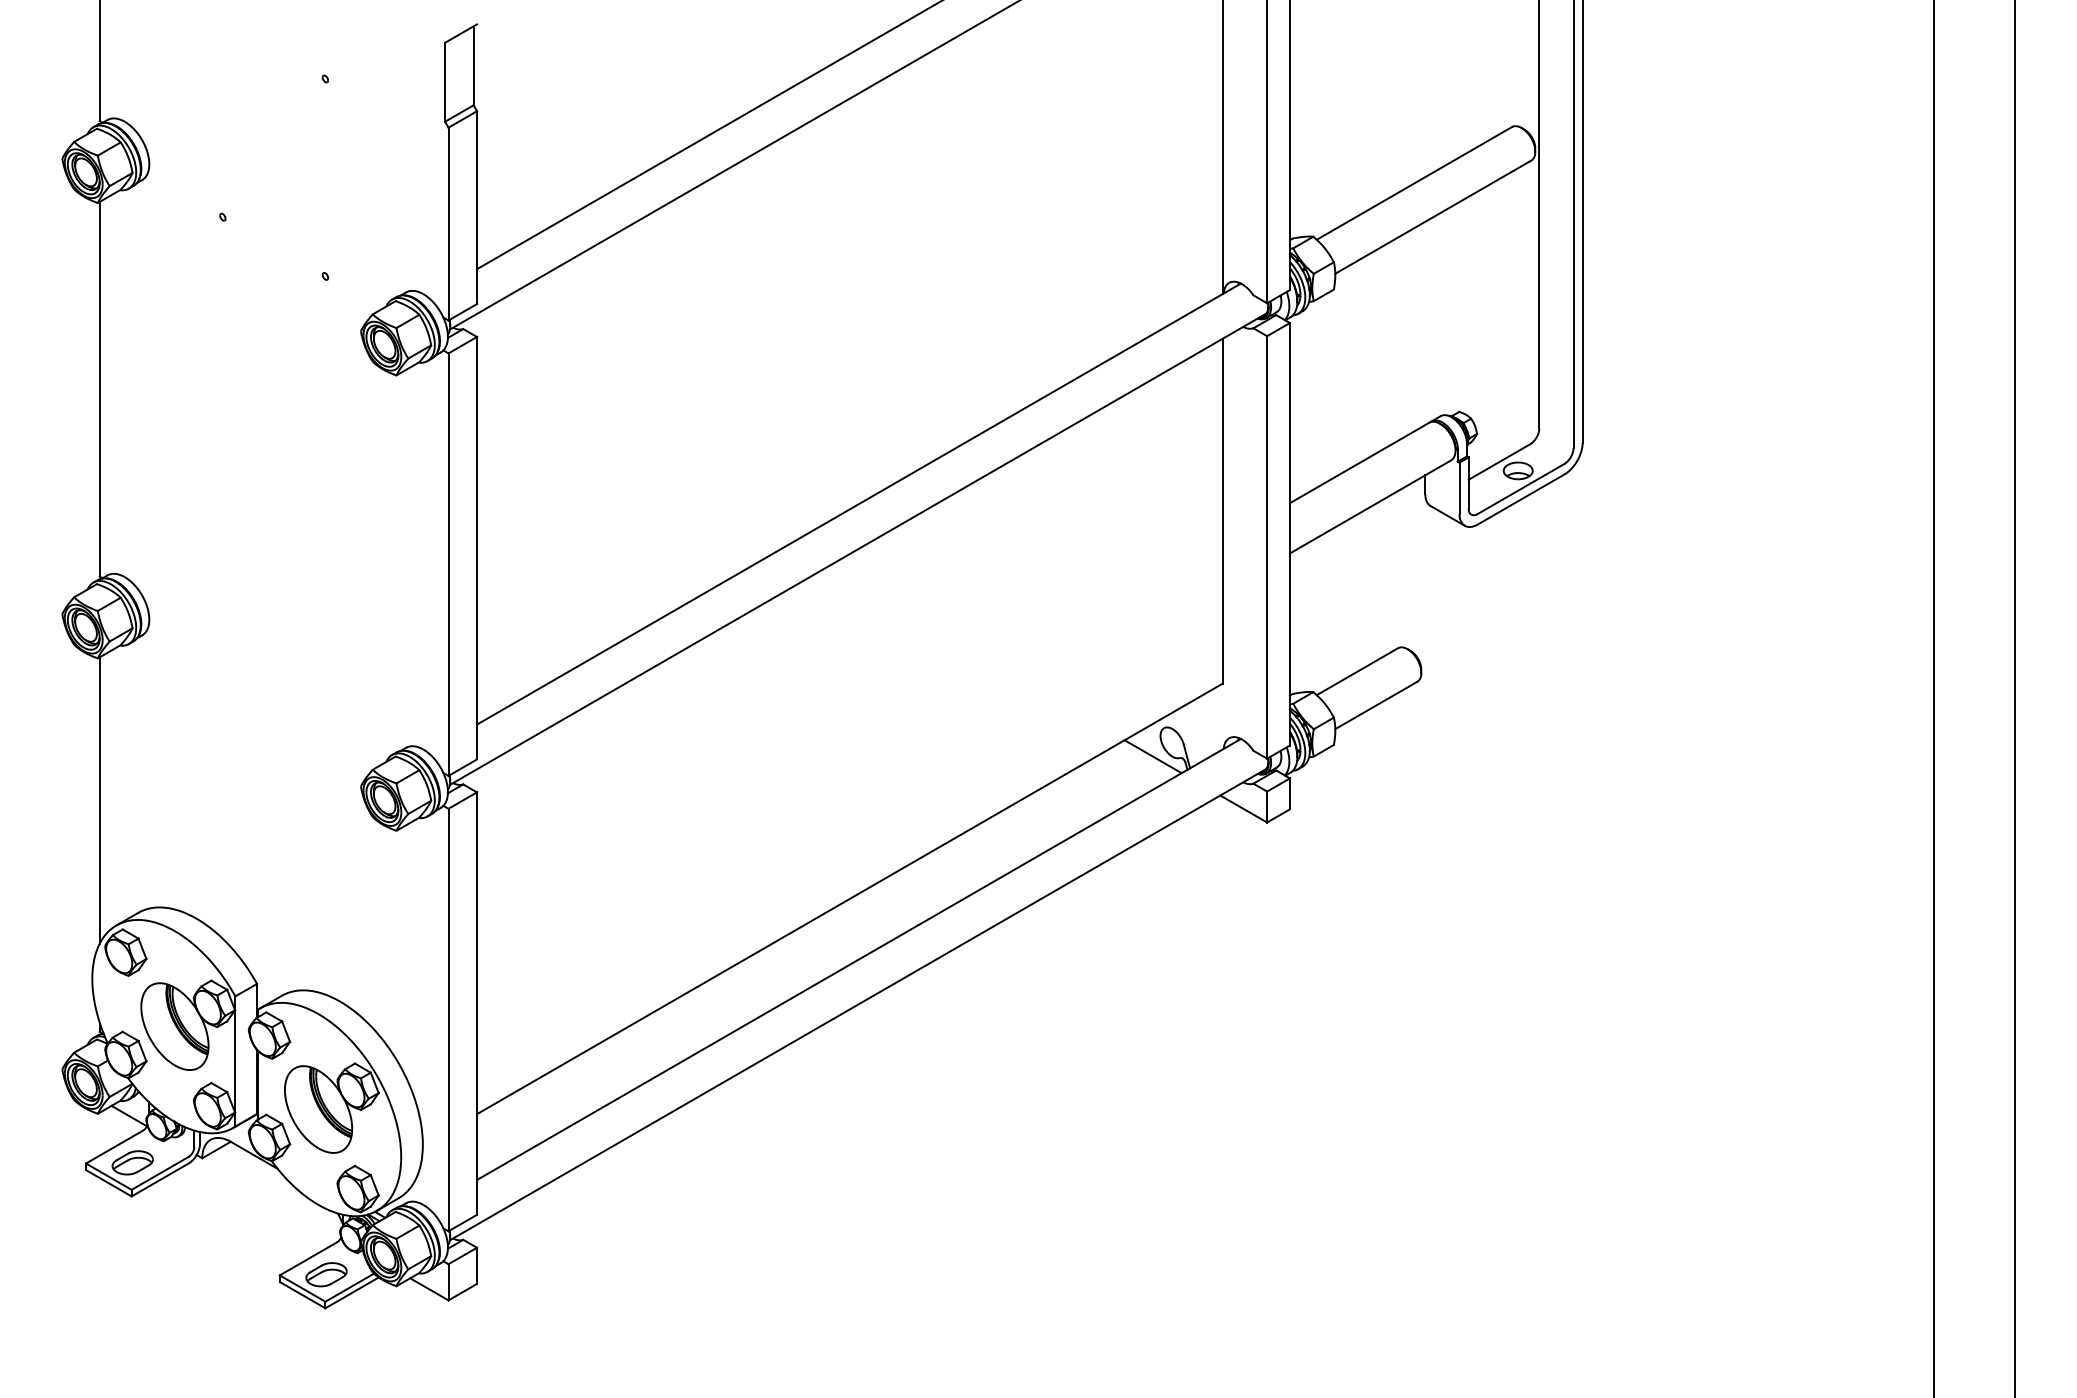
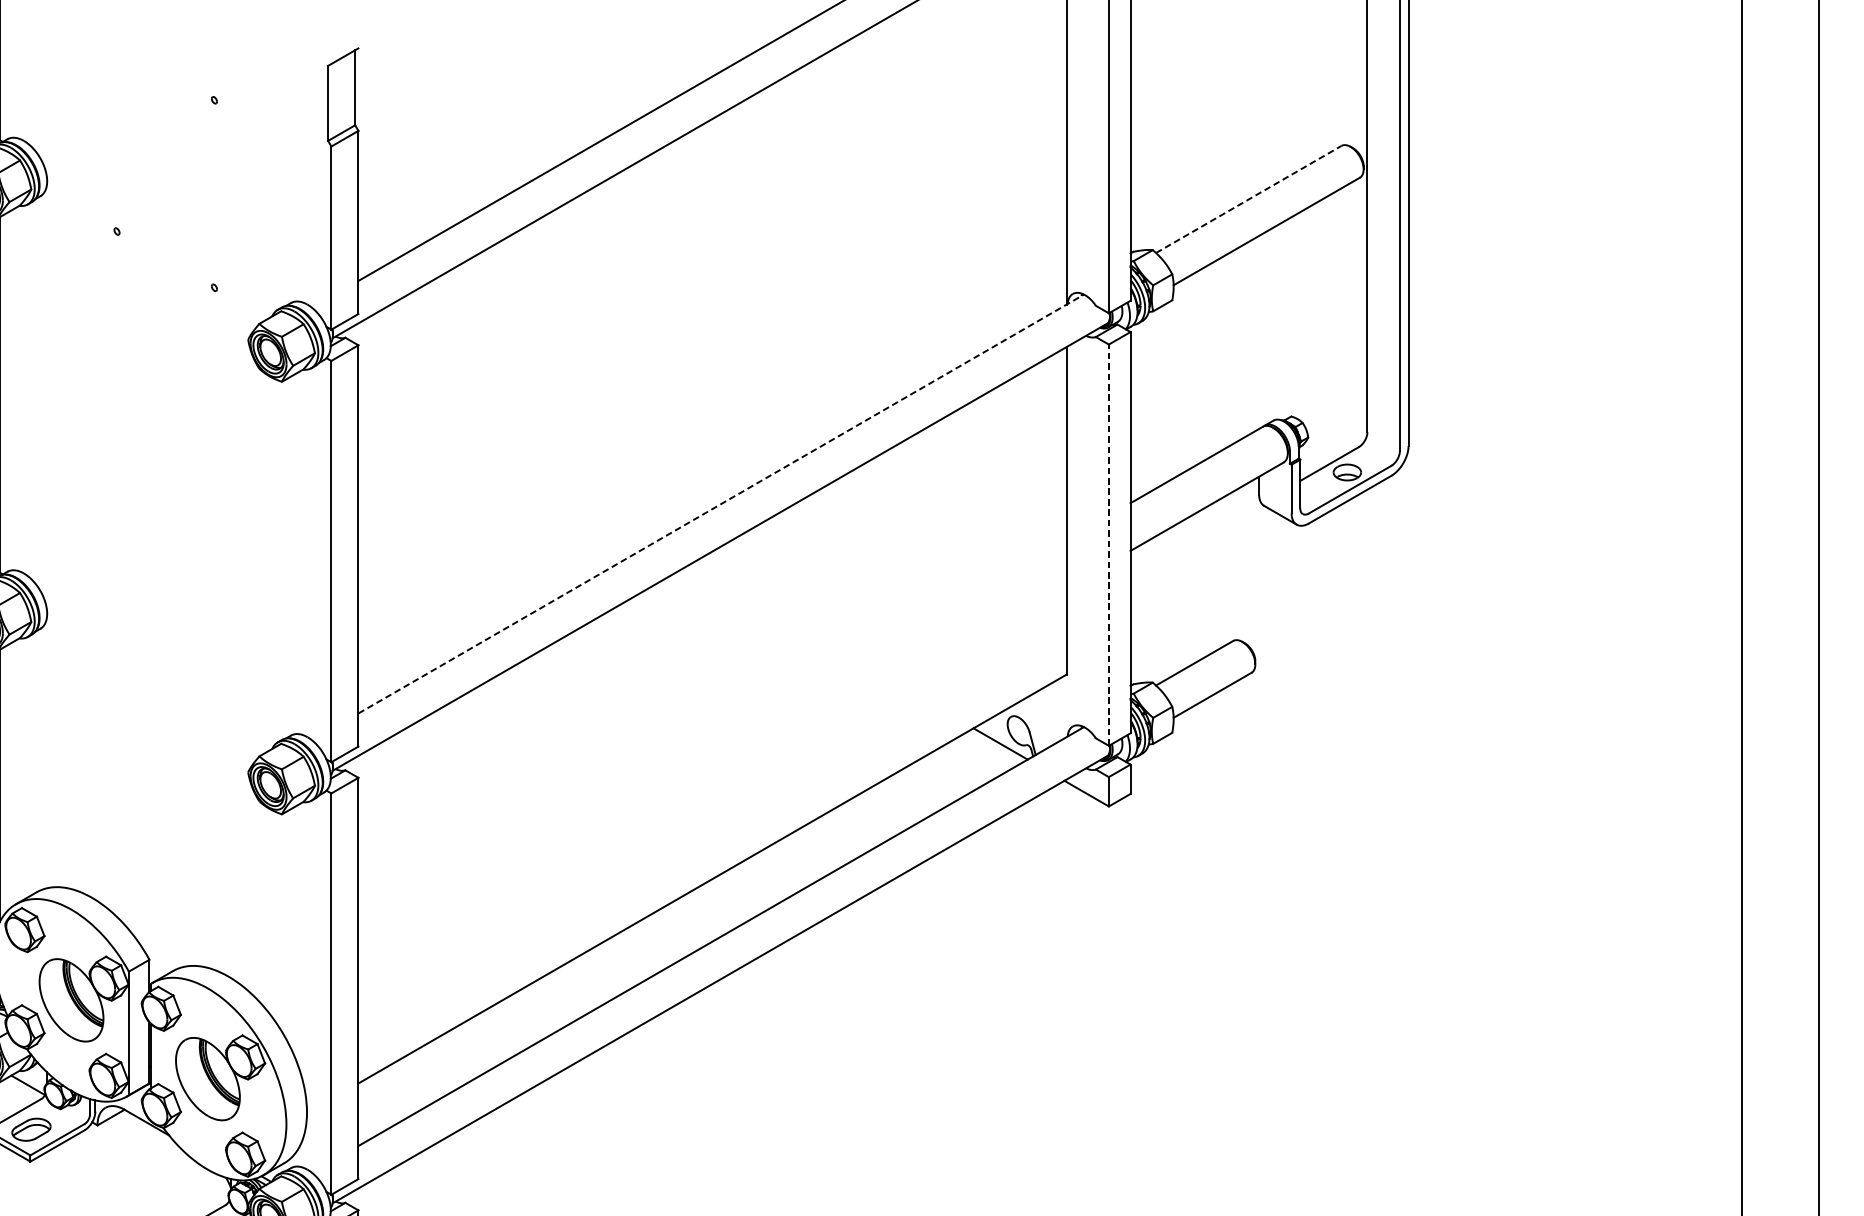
line: (1414, 183) -> (1248, 199), solid -> dashed
line: (859, 503) -> (721, 503), solid -> dashed
line: (1267, 546) -> (1109, 544), solid -> dashed

